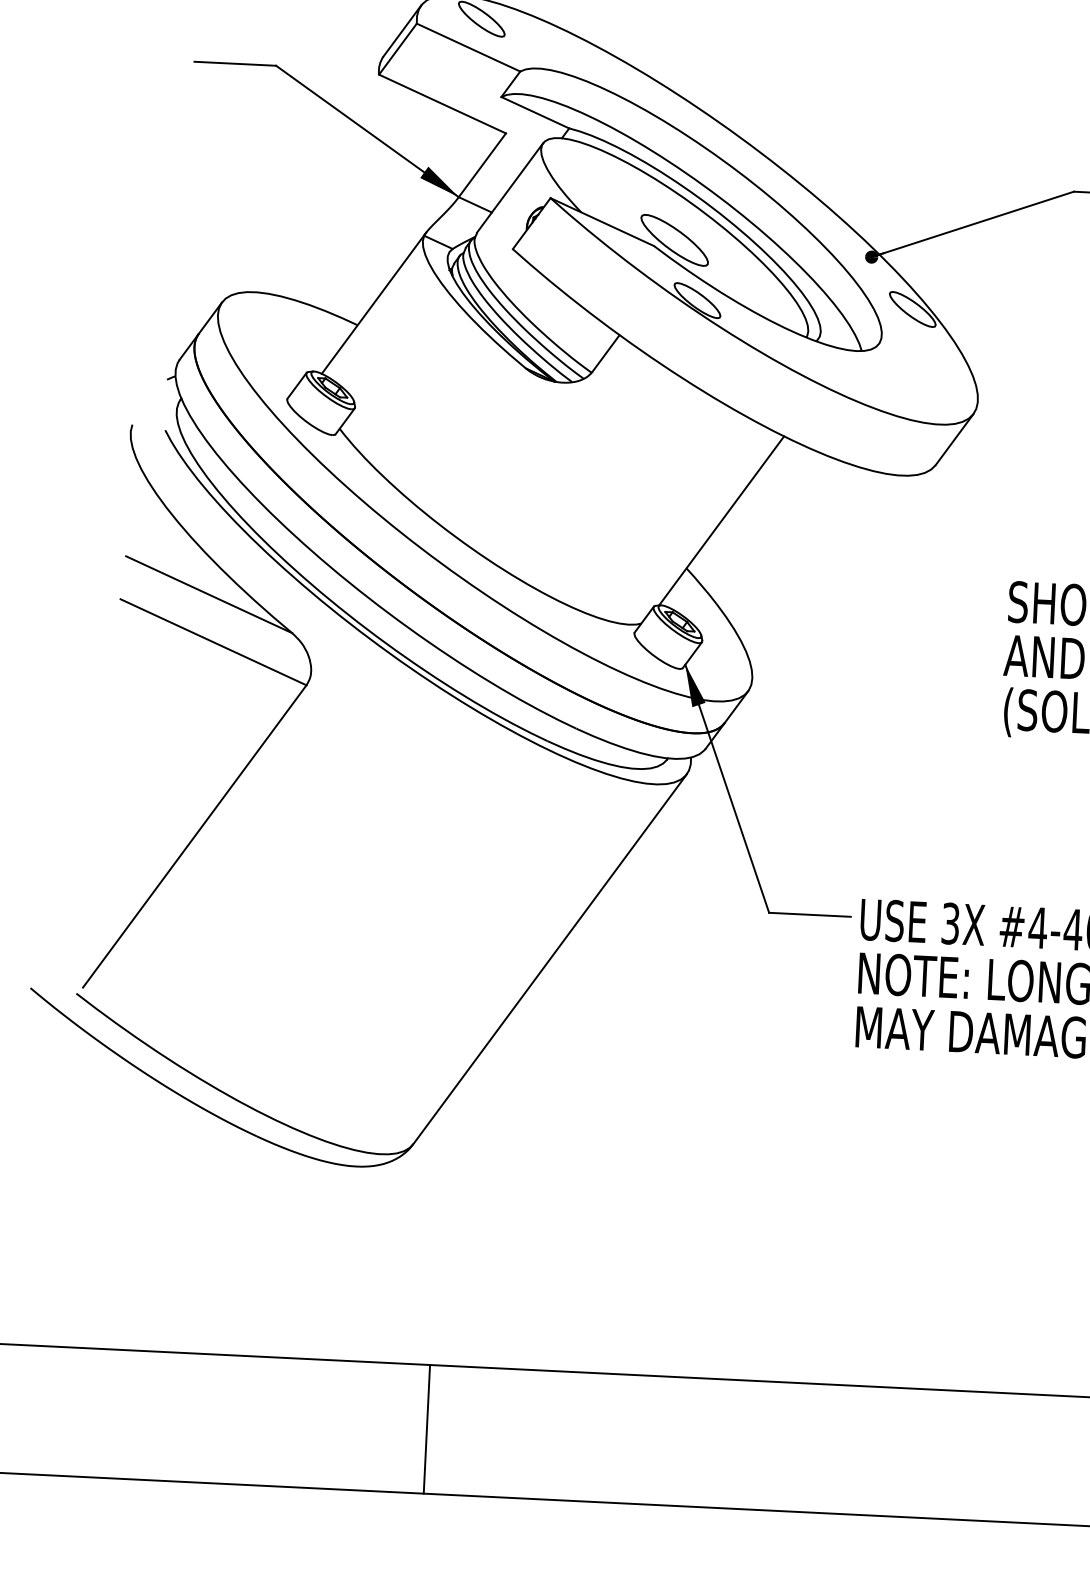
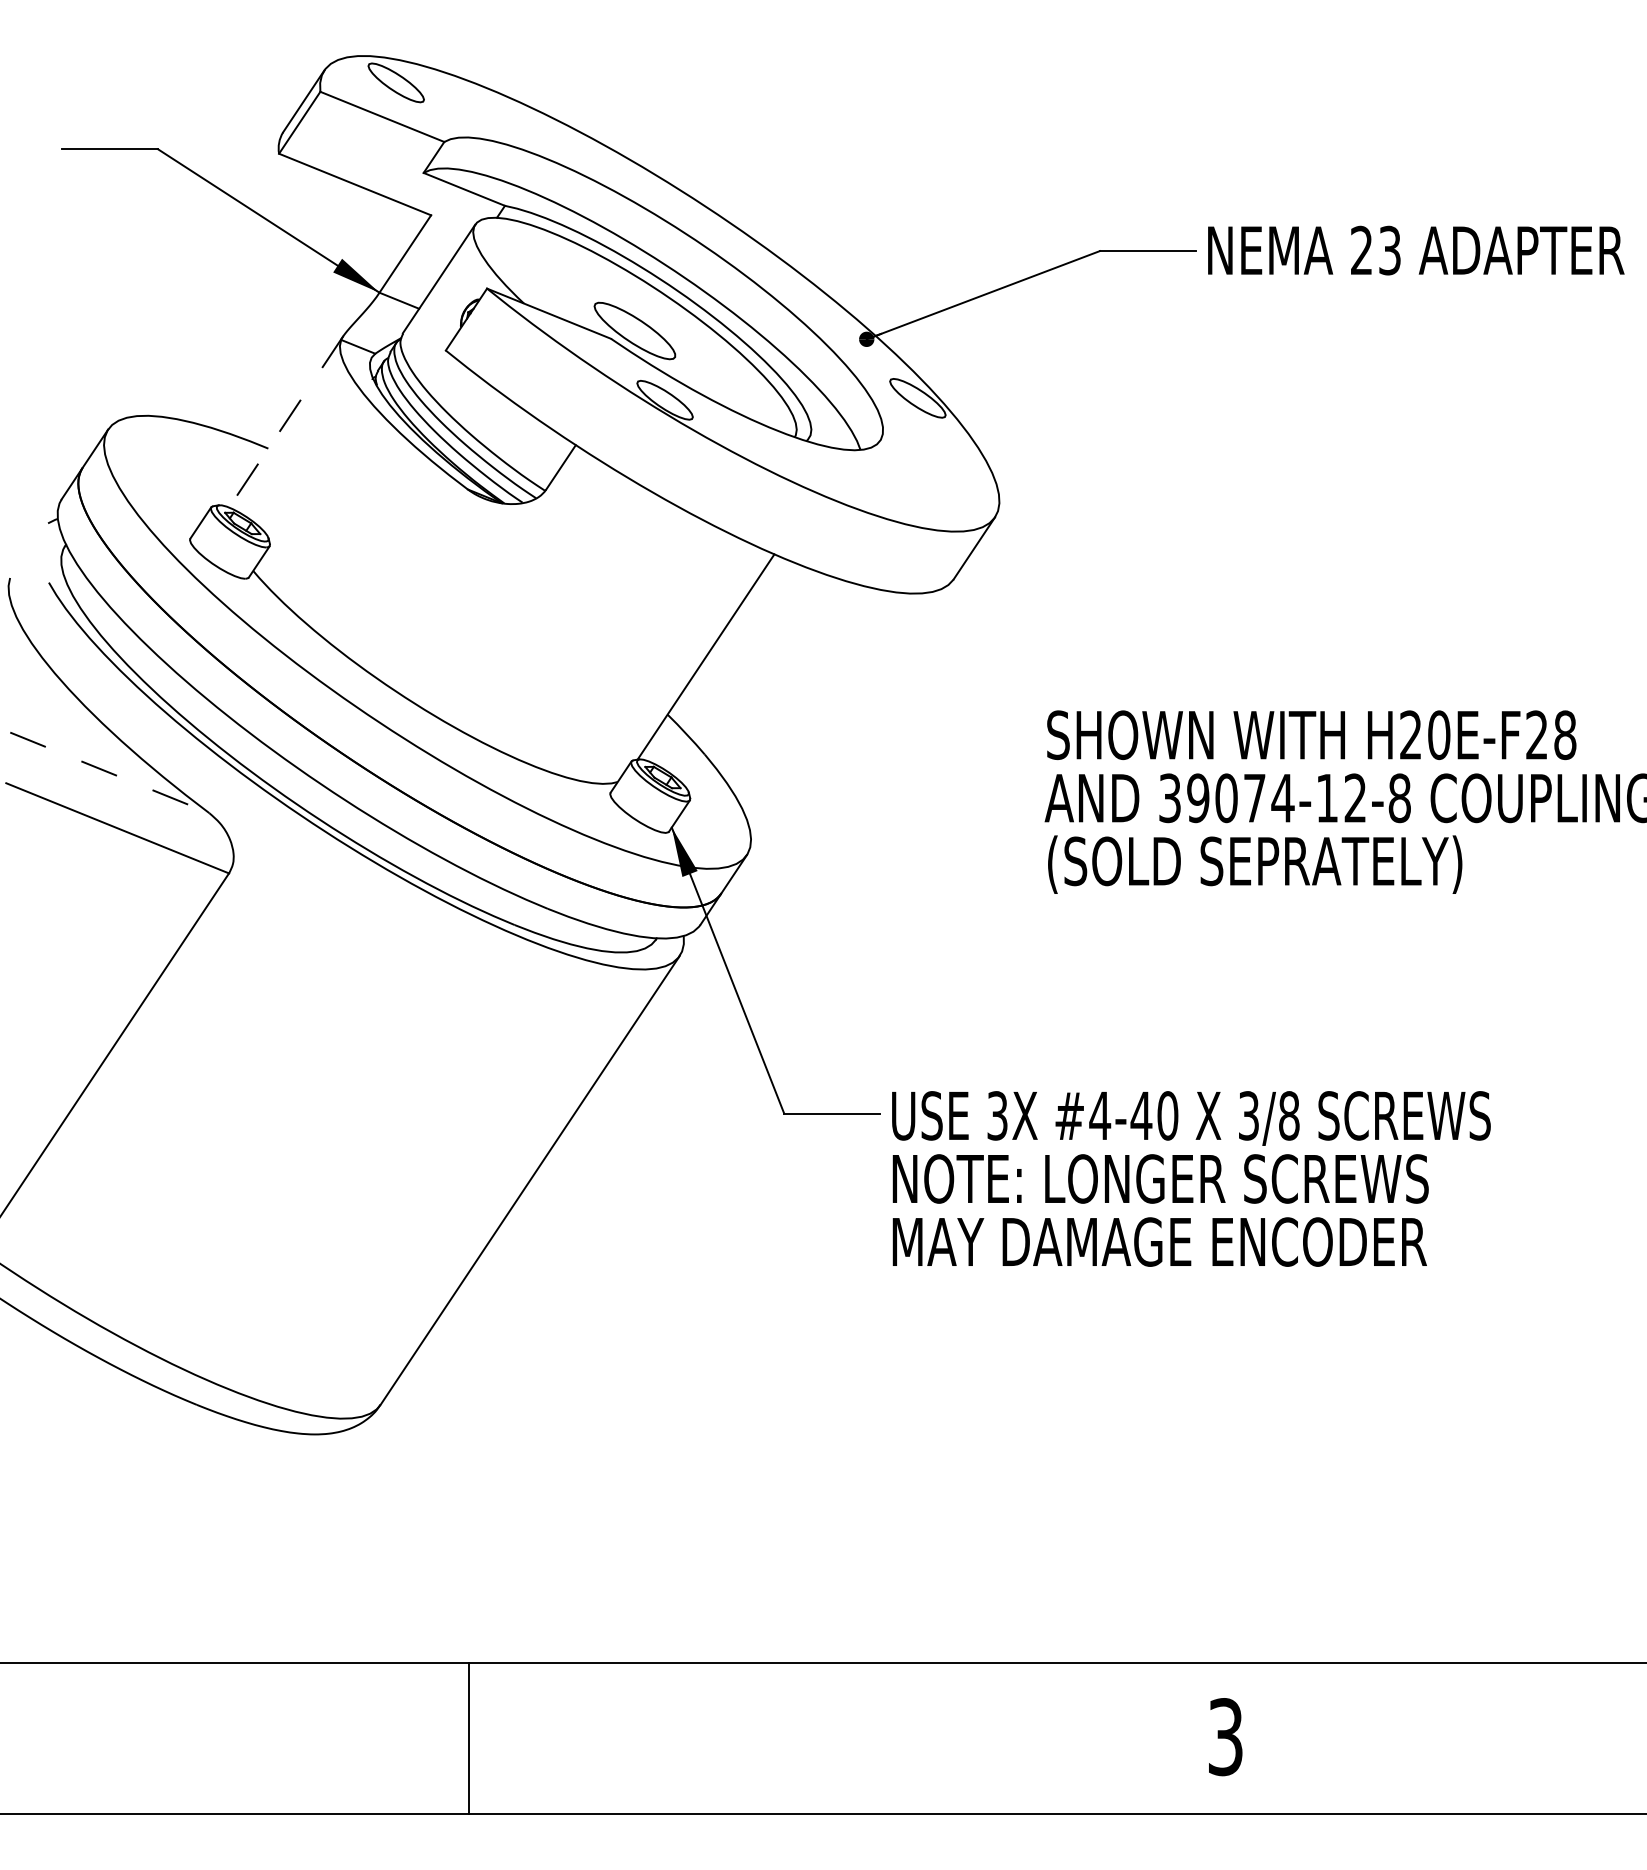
line: (374, 303) -> (286, 422), solid -> dashed
line: (209, 595) -> (110, 773), solid -> dashed
line: (426, 1428) -> (468, 1737), moved

